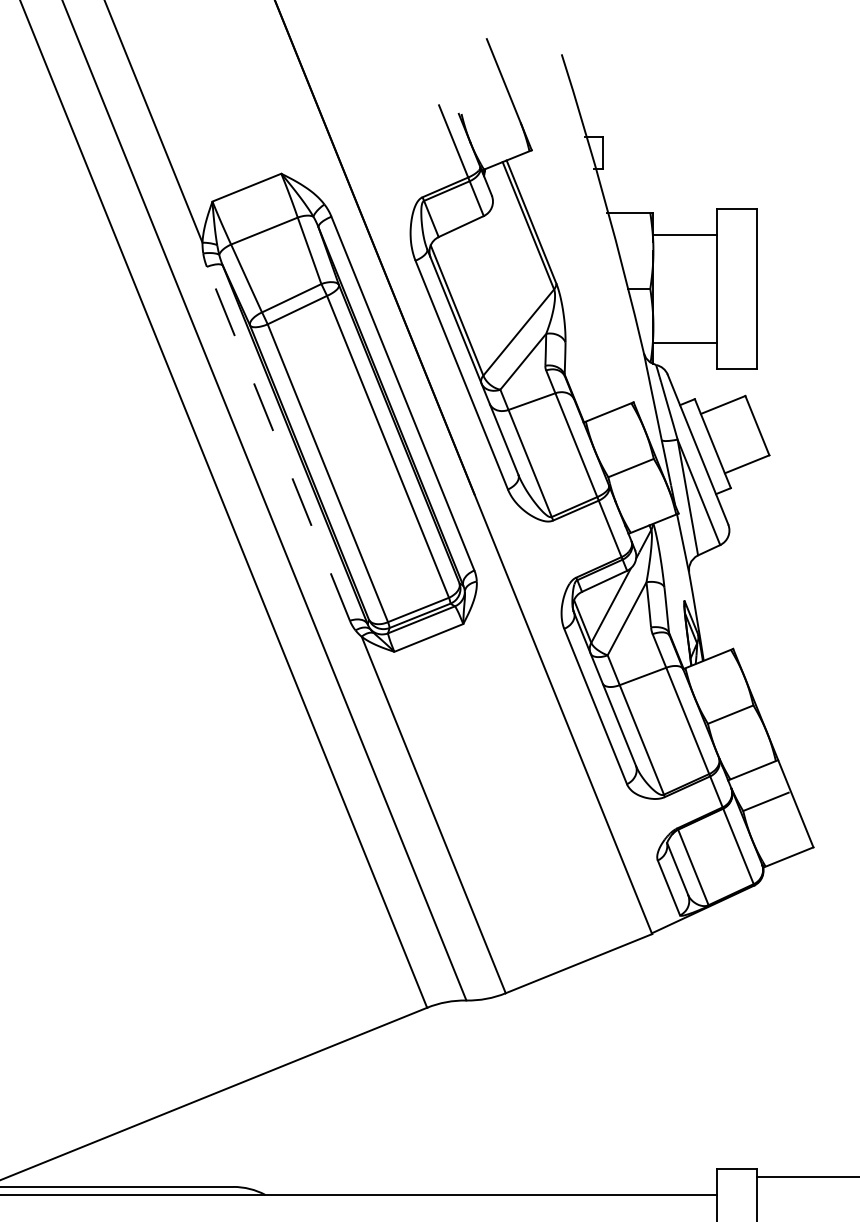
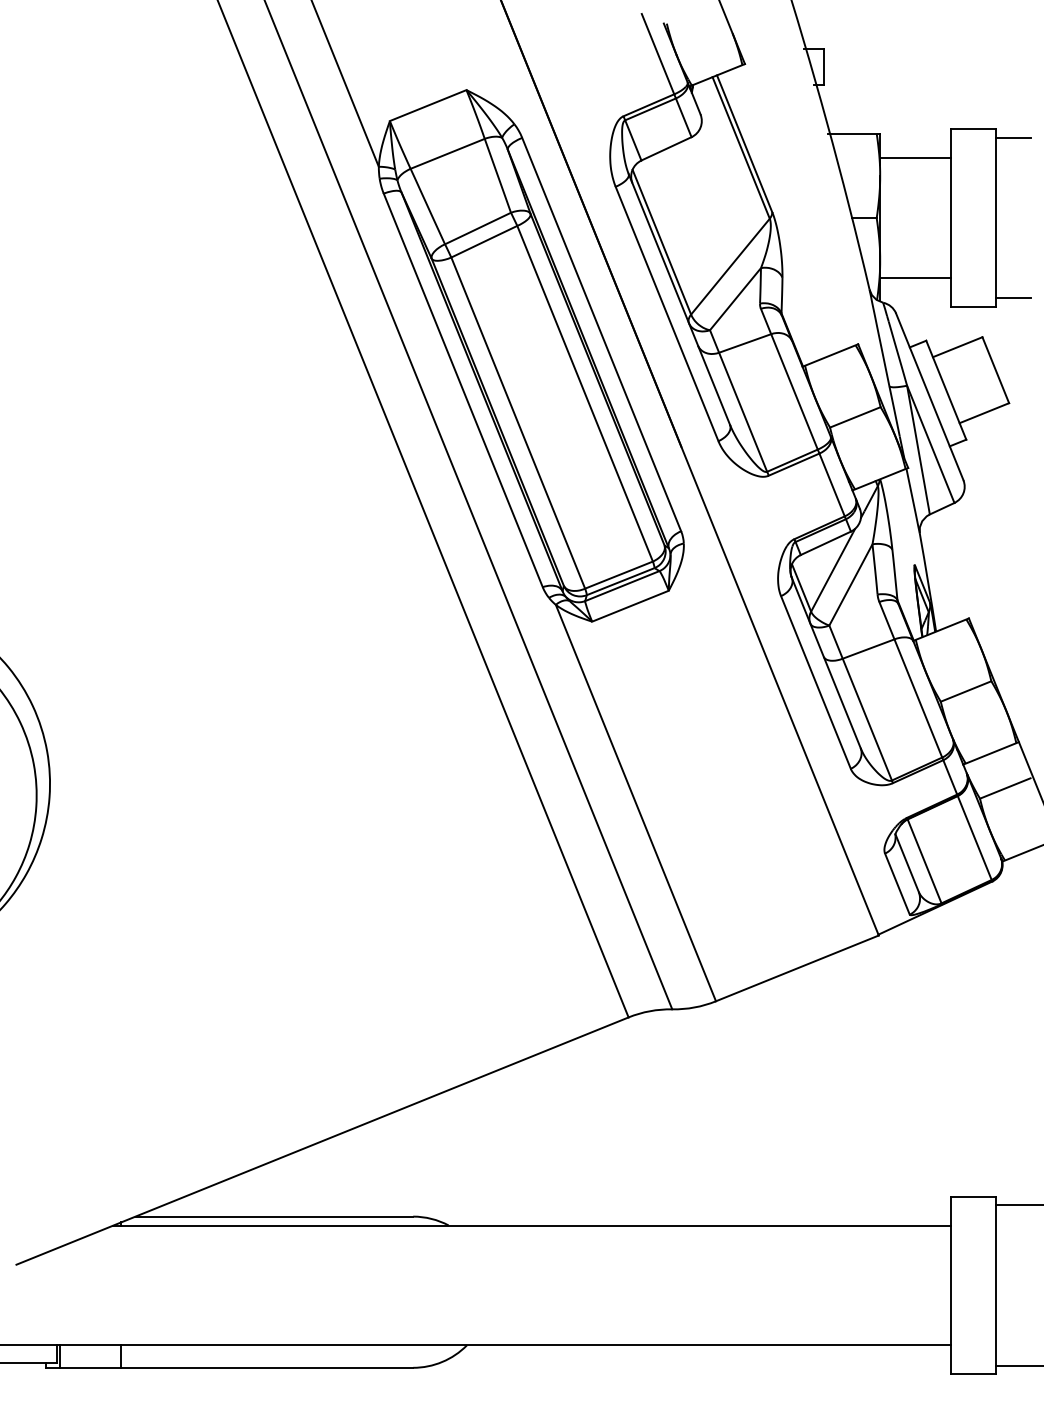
line: (773, 217) -> (1013, 138), added
line: (773, 361) -> (1013, 298), added
line: (278, 443) -> (463, 389), dashed -> solid

